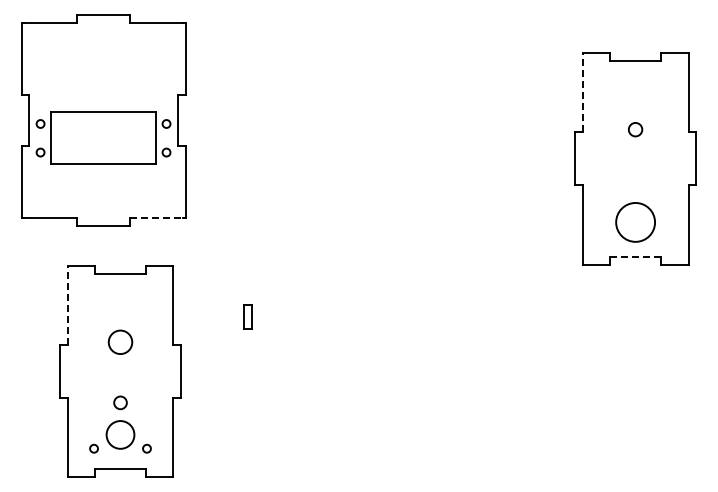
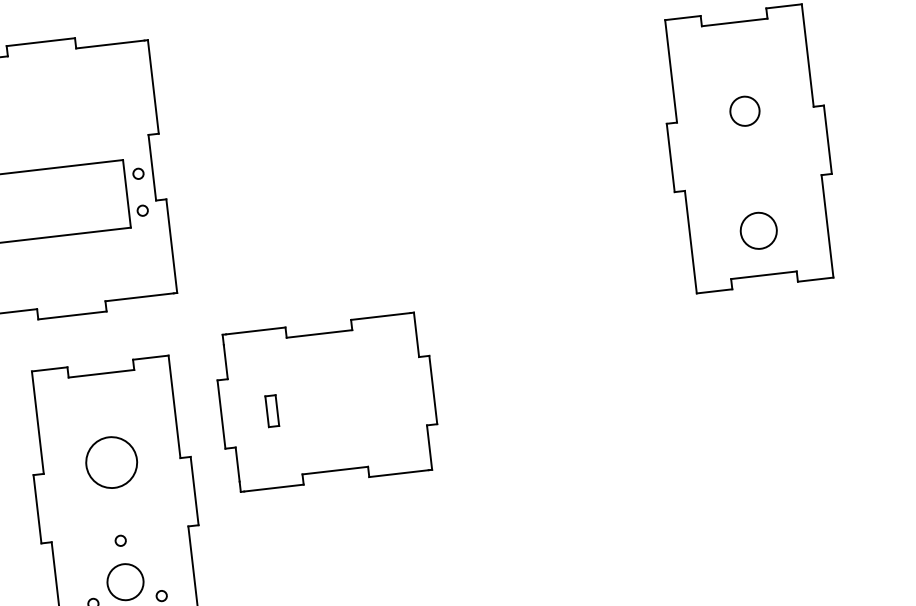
line: (582, 92) -> (670, 71), dashed -> solid
circle: (635, 129) -> (744, 110), size x1.67
line: (156, 218) -> (139, 297), dashed -> solid
circle: (635, 222) -> (758, 230), size x0.71
line: (636, 256) -> (765, 274), dashed -> solid
line: (67, 305) -> (37, 422), dashed -> solid
part: (290, 314) -> (326, 401), added
circle: (120, 341) -> (111, 461), size x1.67
circle: (120, 402) -> (120, 540), size x0.62

